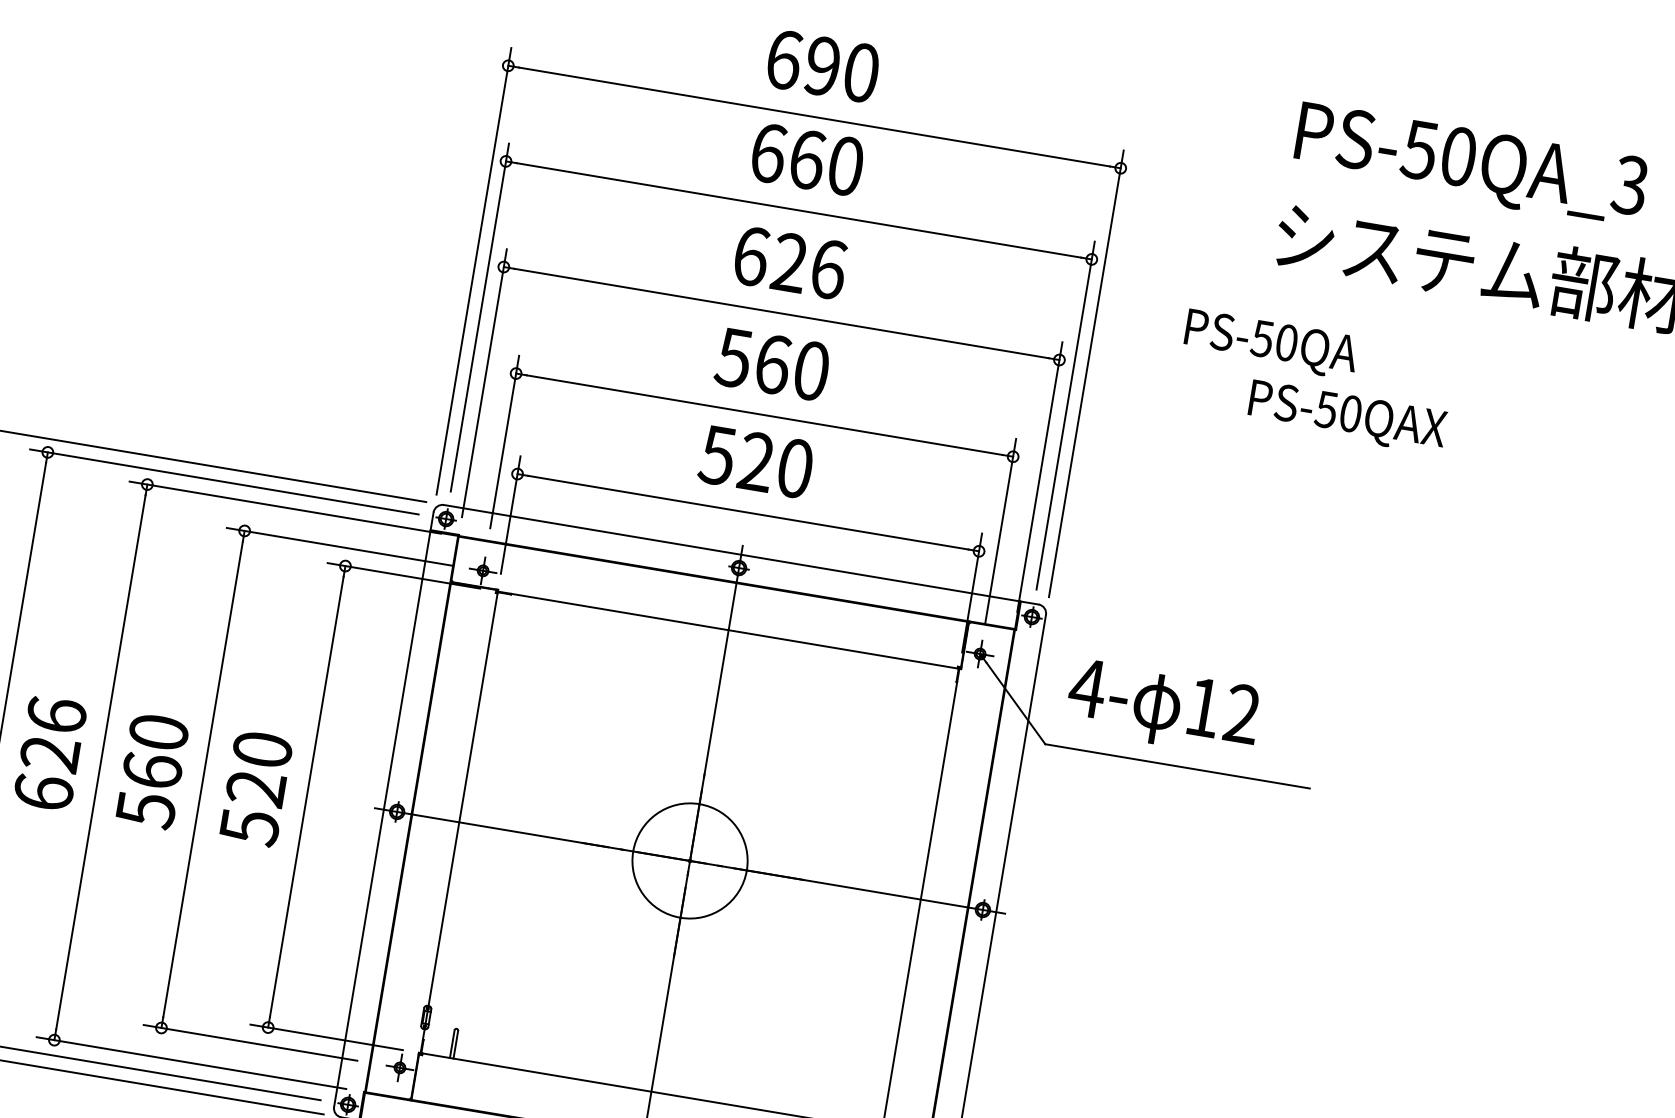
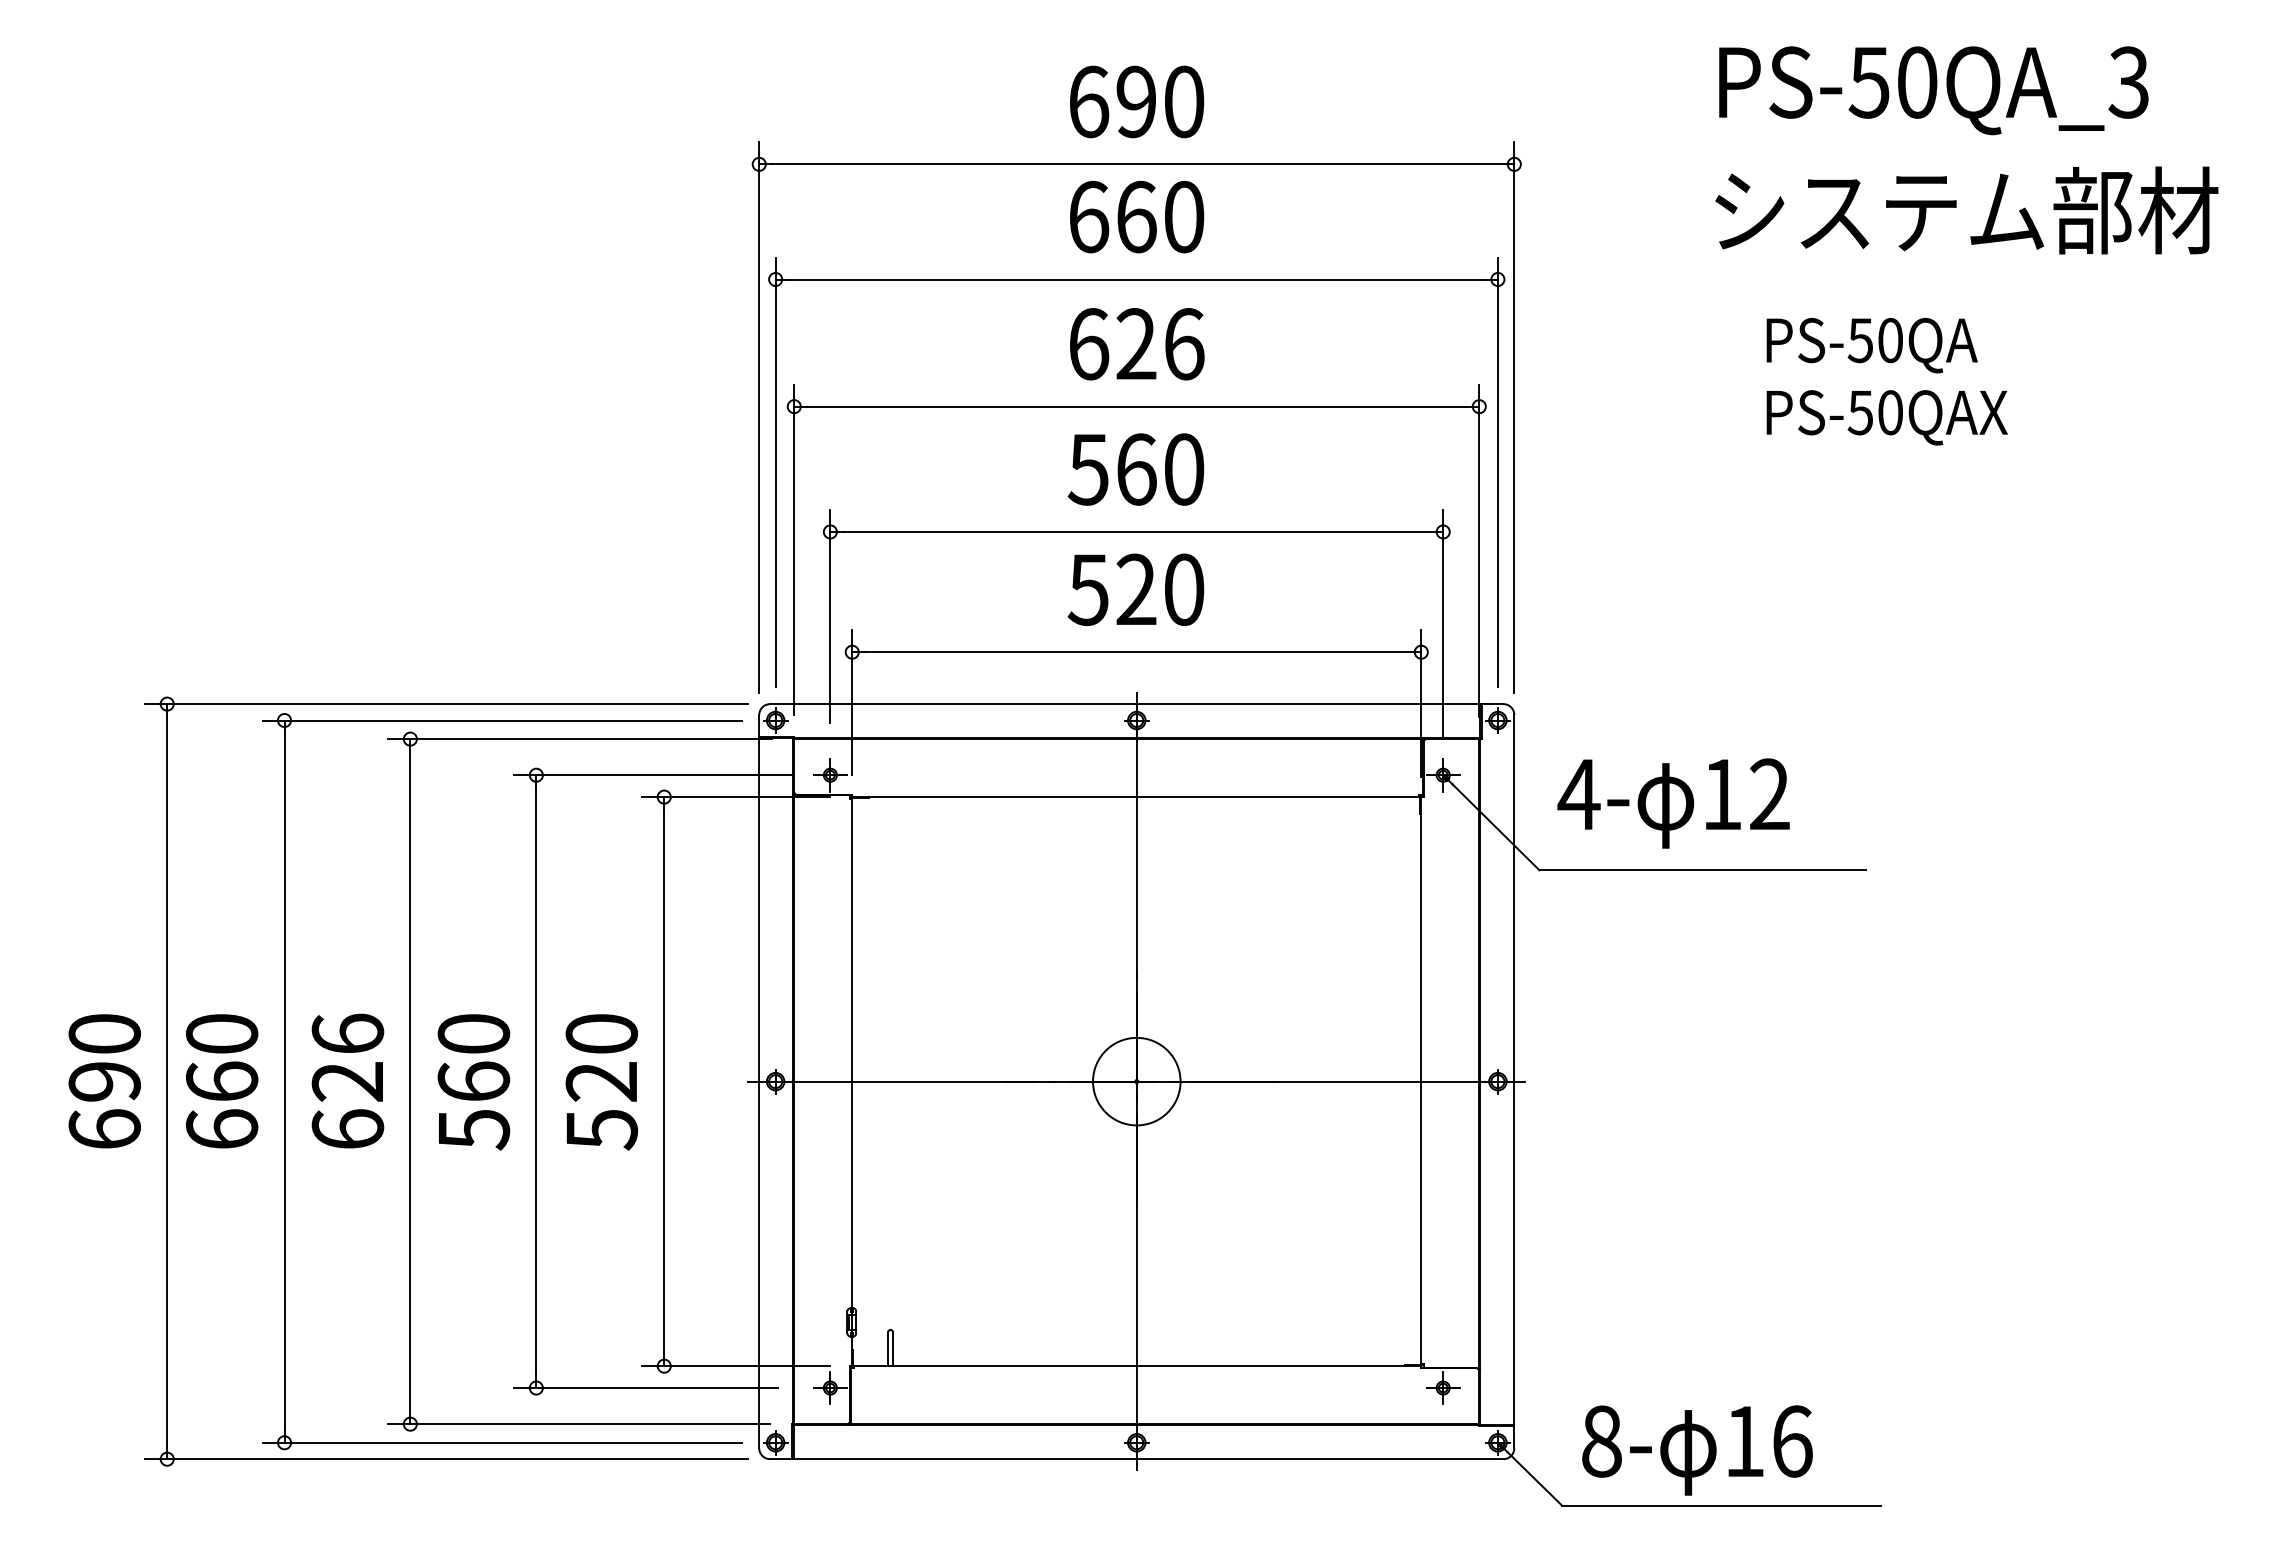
text: (1270, 344) -> (1871, 345), moved
text: (1346, 417) -> (1886, 417), moved
circle: (689, 860) -> (1136, 1081), size x0.62

